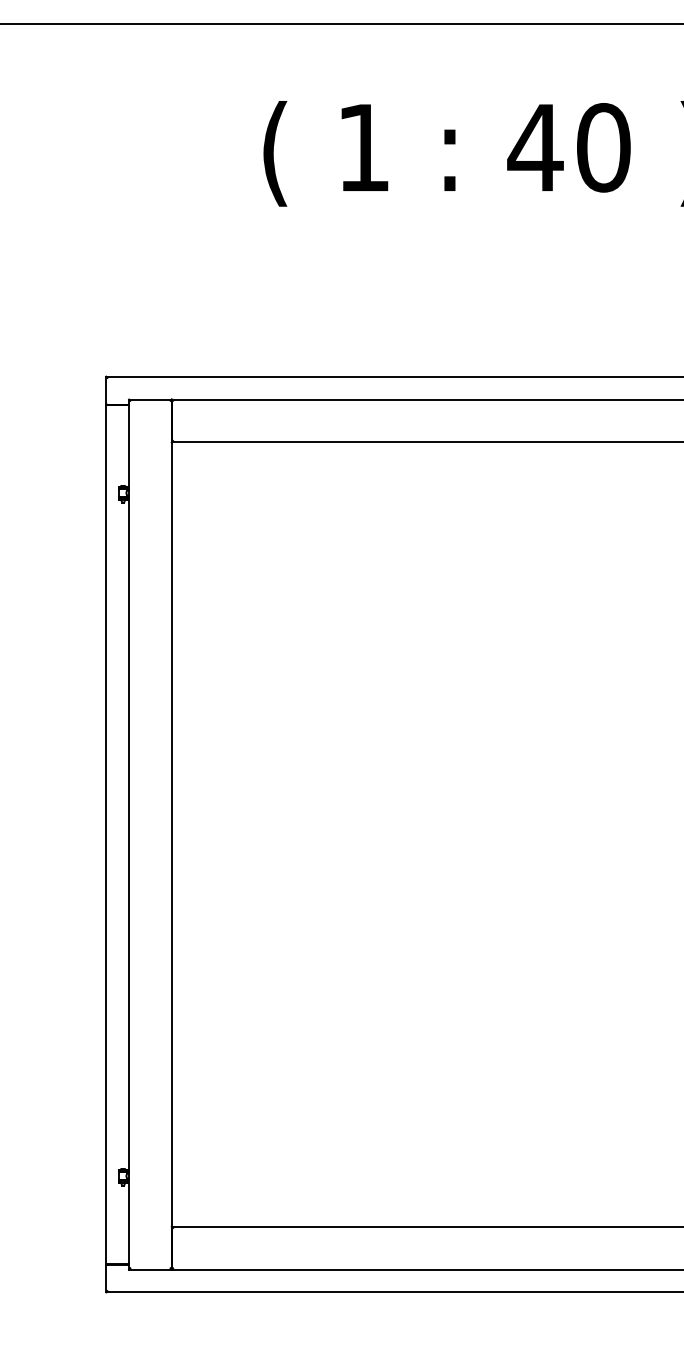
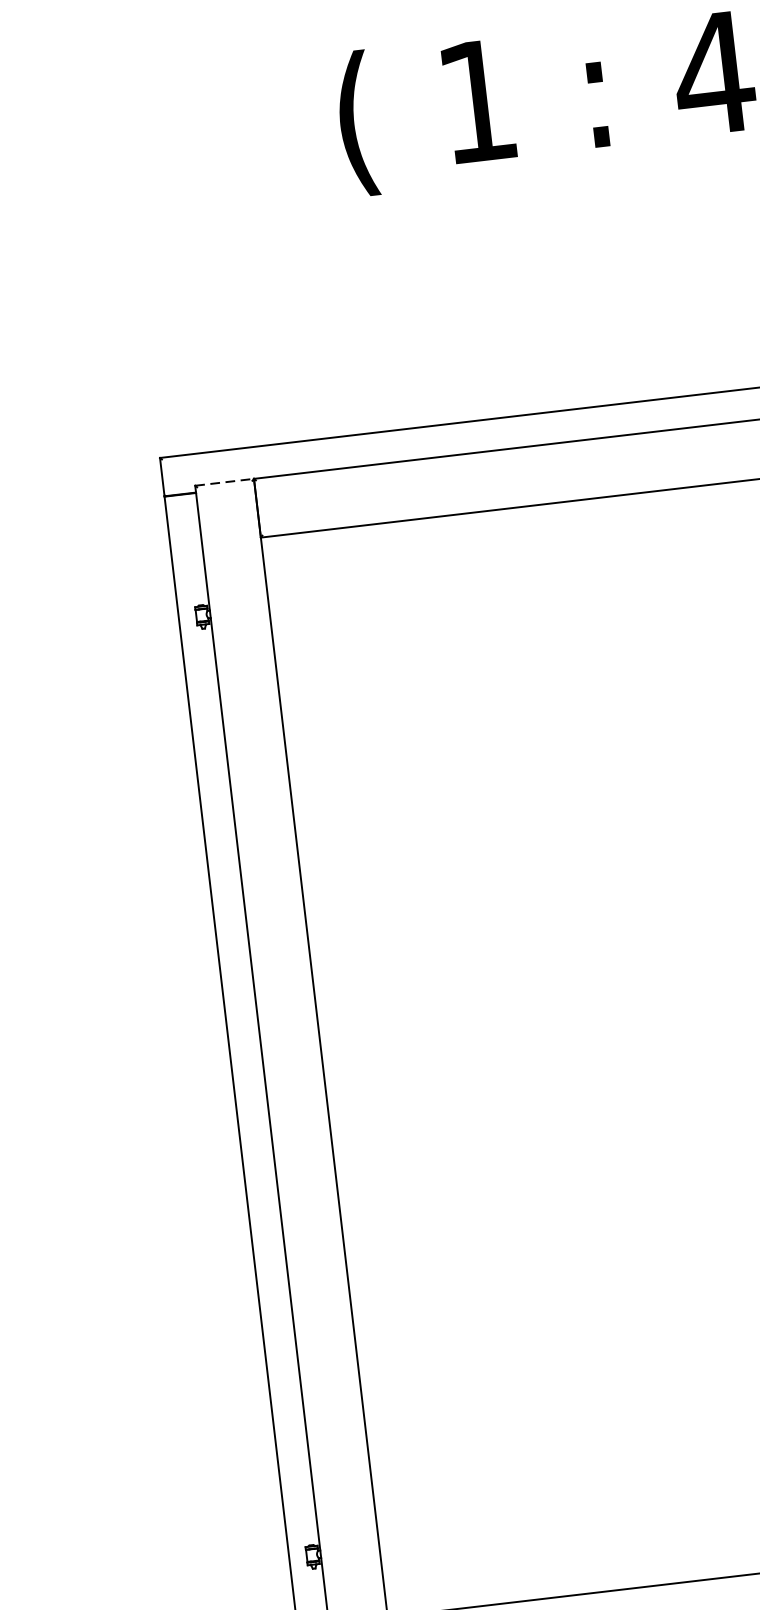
line: (150, 399) -> (224, 482), solid -> dashed

